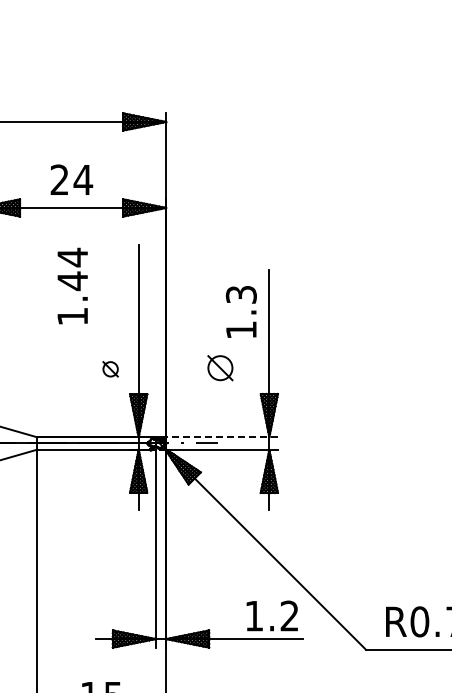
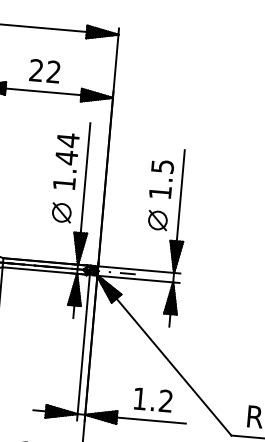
text: (83, 179) -> (53, 71), 24 -> 22
text: (72, 285) -> (66, 160), moved
text: (240, 294) -> (161, 166), 1.3 -> 1.5
part: (220, 368) -> (157, 220), moved
part: (110, 369) -> (61, 213), size x1.67
line: (218, 437) -> (136, 270), dashed -> solid
text: (271, 615) -> (152, 399), moved

